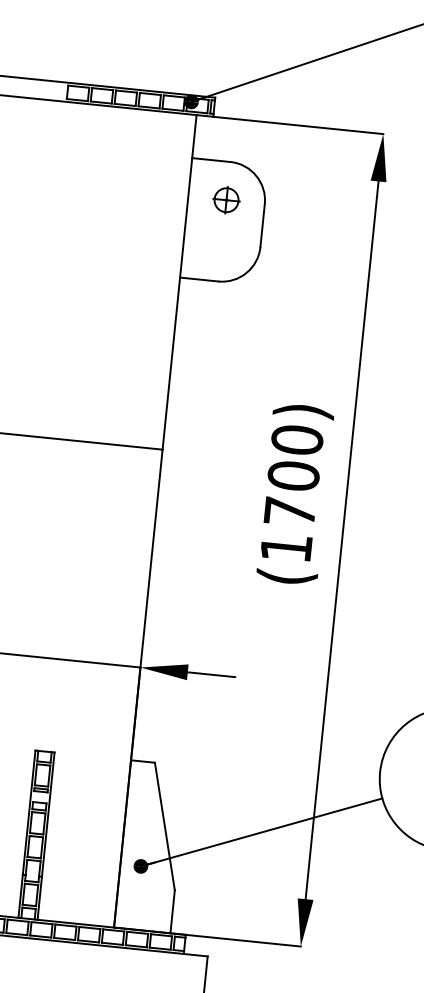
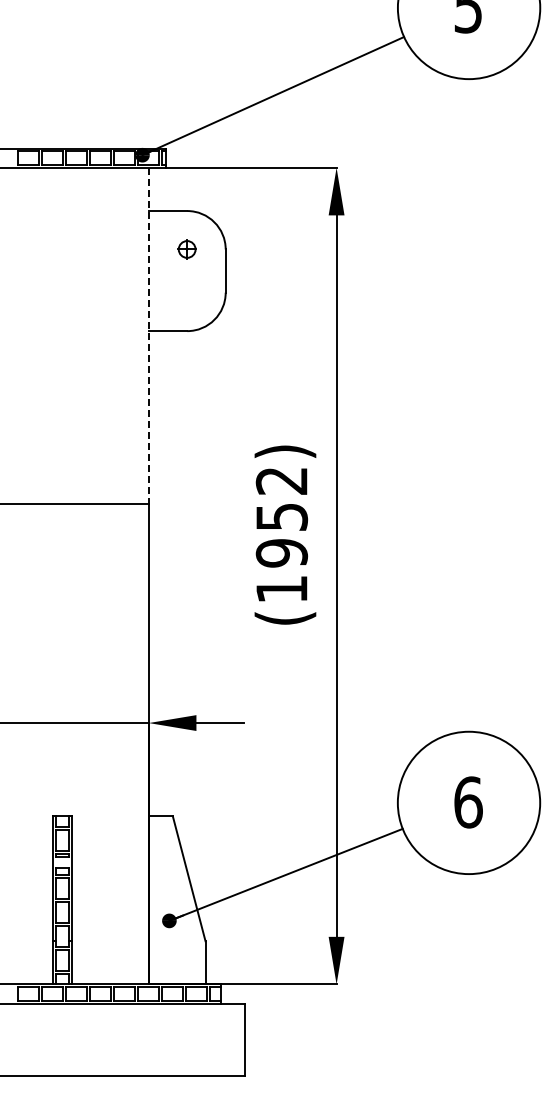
part: (225, 200) -> (186, 249), size x0.7
line: (179, 282) -> (148, 336), solid -> dashed
text: (293, 475) -> (281, 516), (1700) -> (1952)

